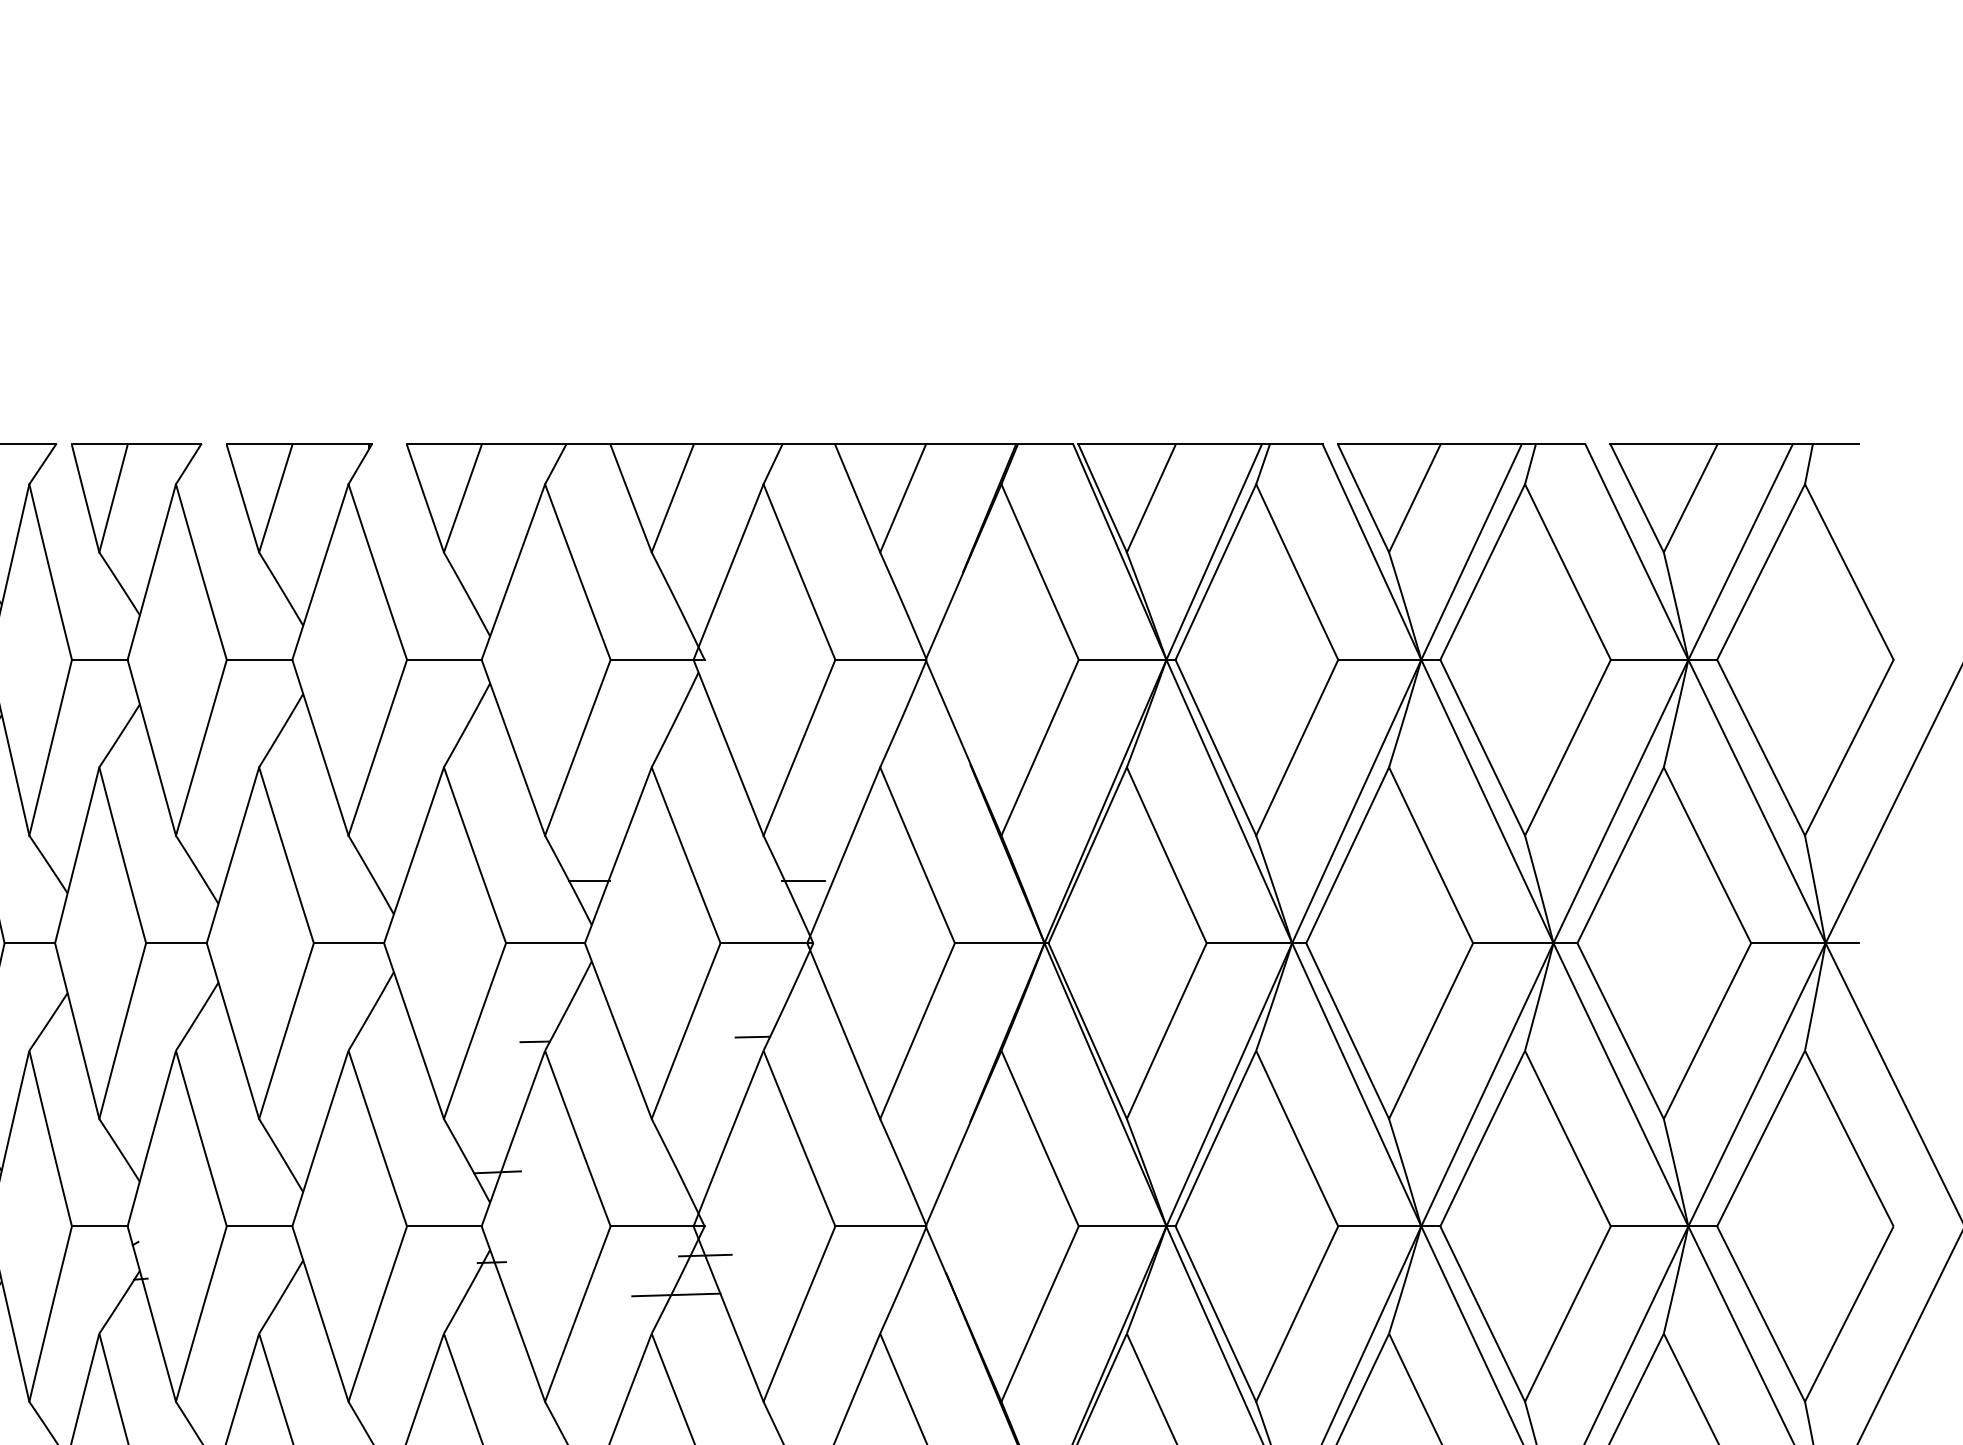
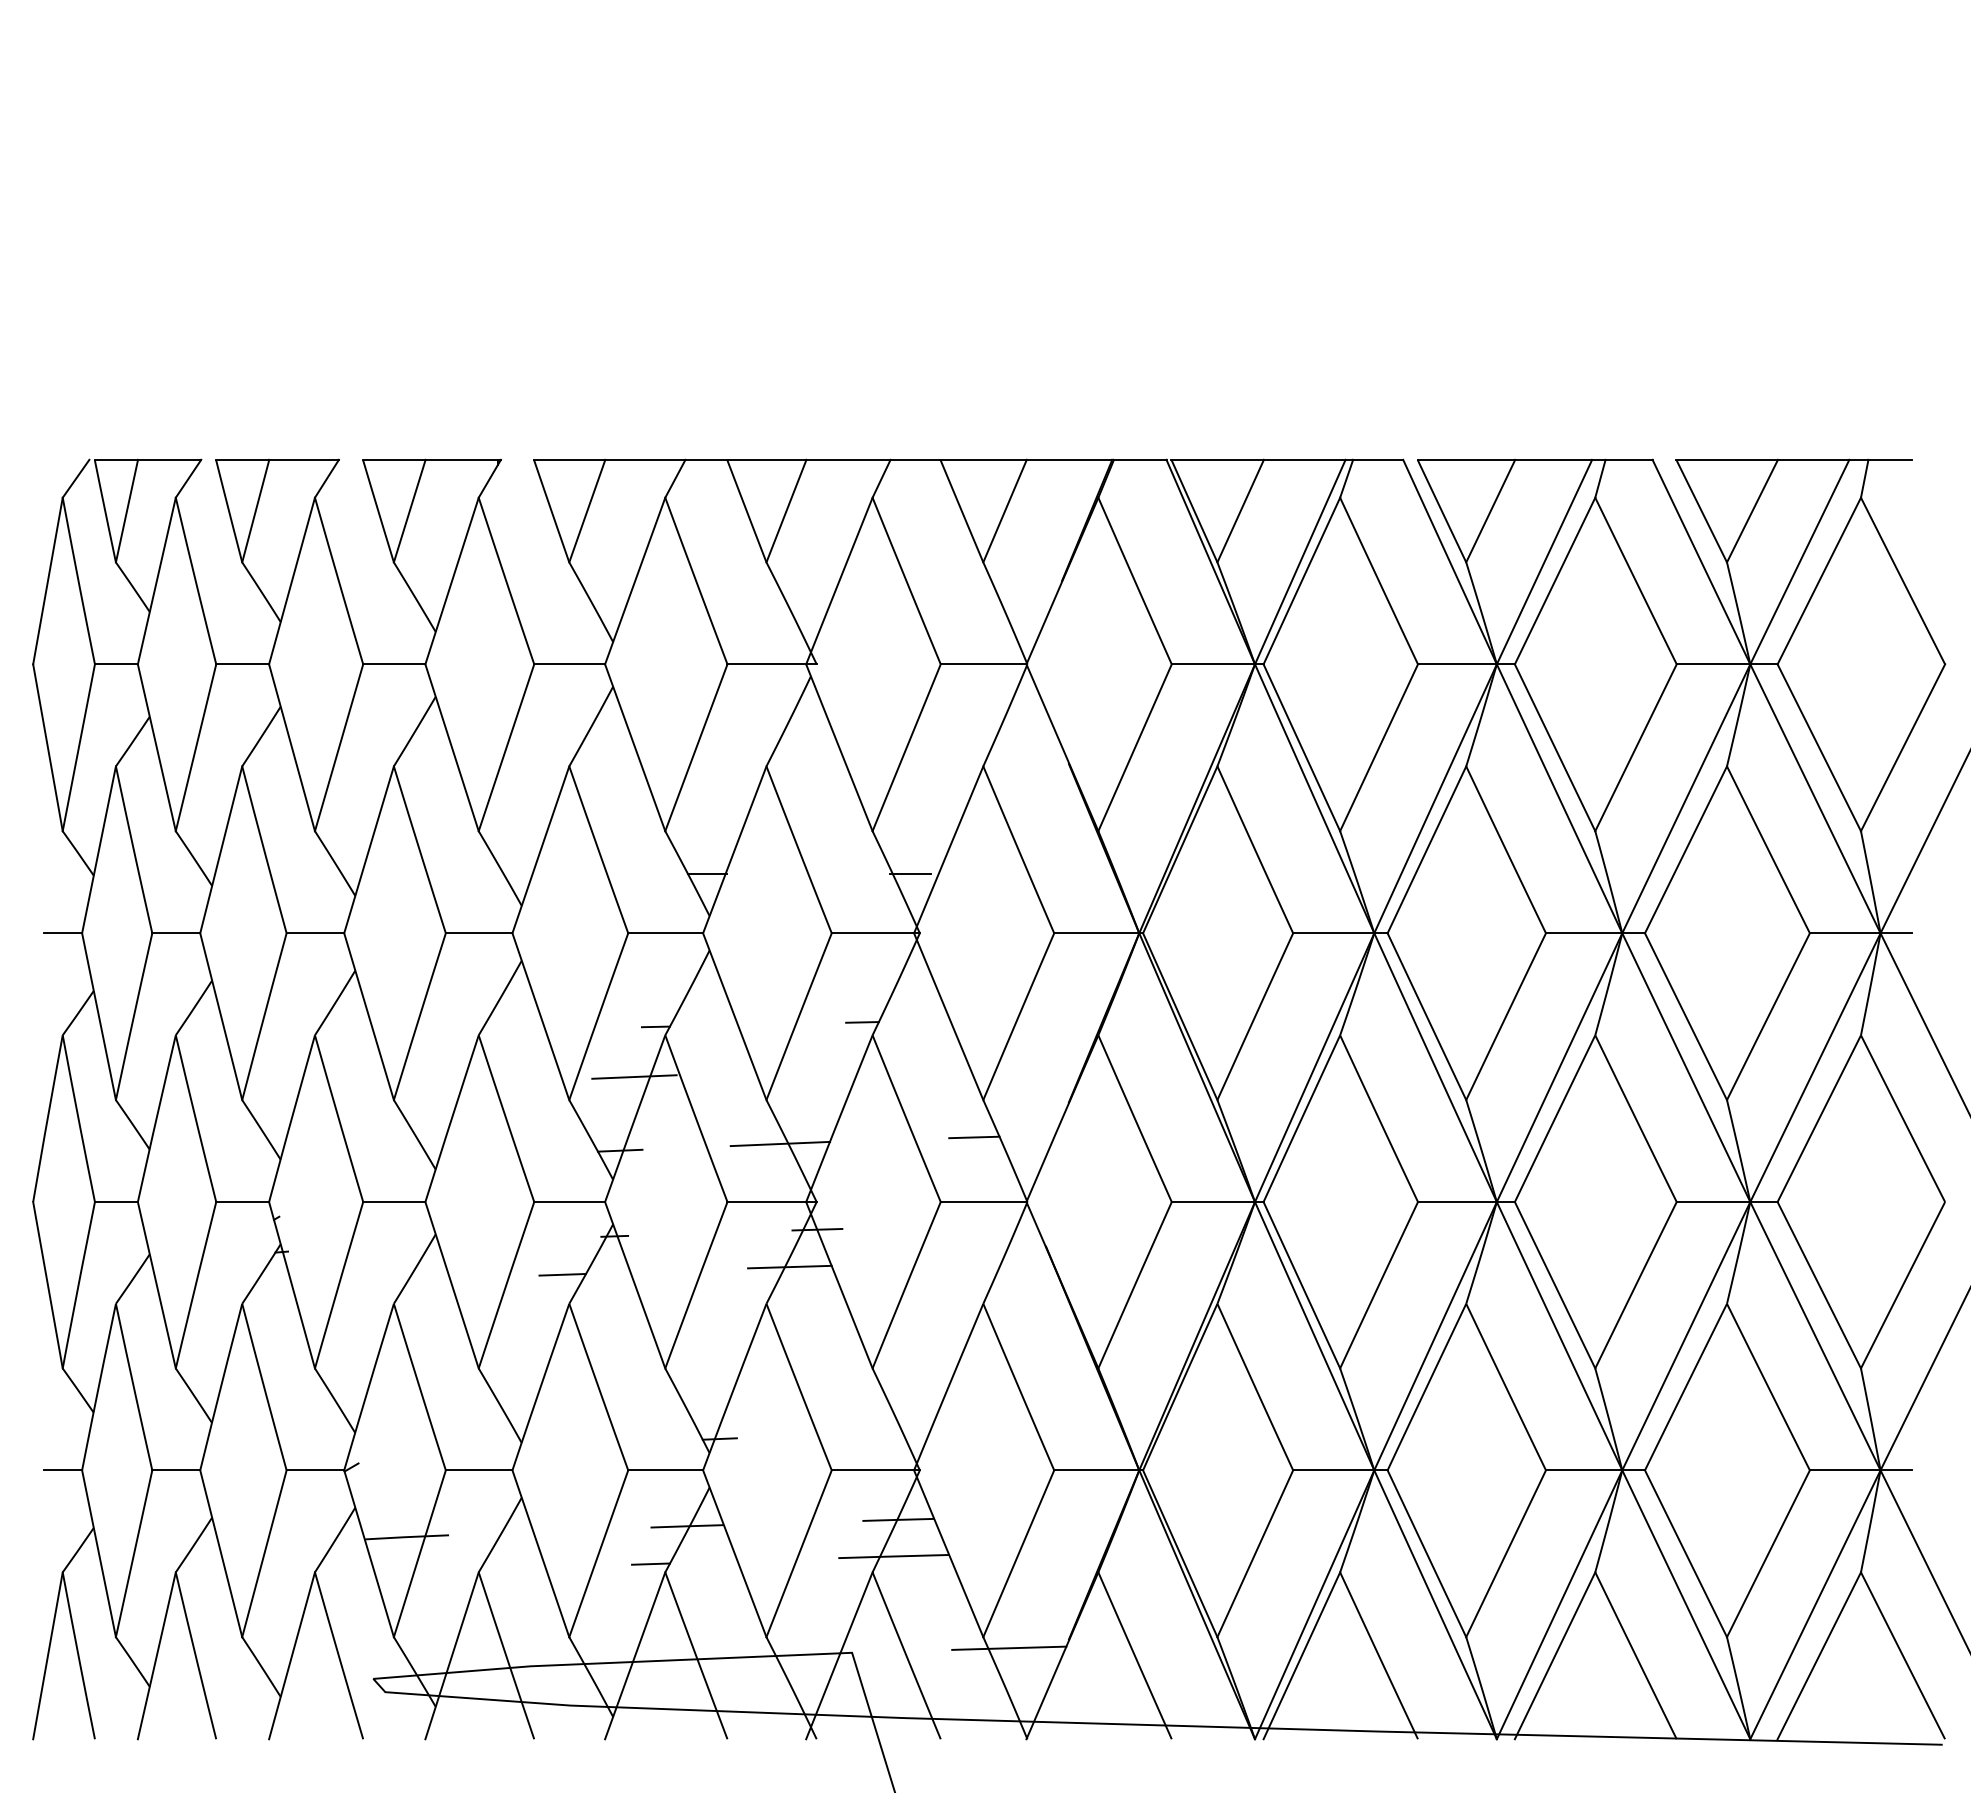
line: (512, 1094) -> (634, 1076), added
line: (870, 1158) -> (974, 1137), added
line: (666, 1164) -> (780, 1143), added
line: (436, 1302) -> (562, 1274), added

